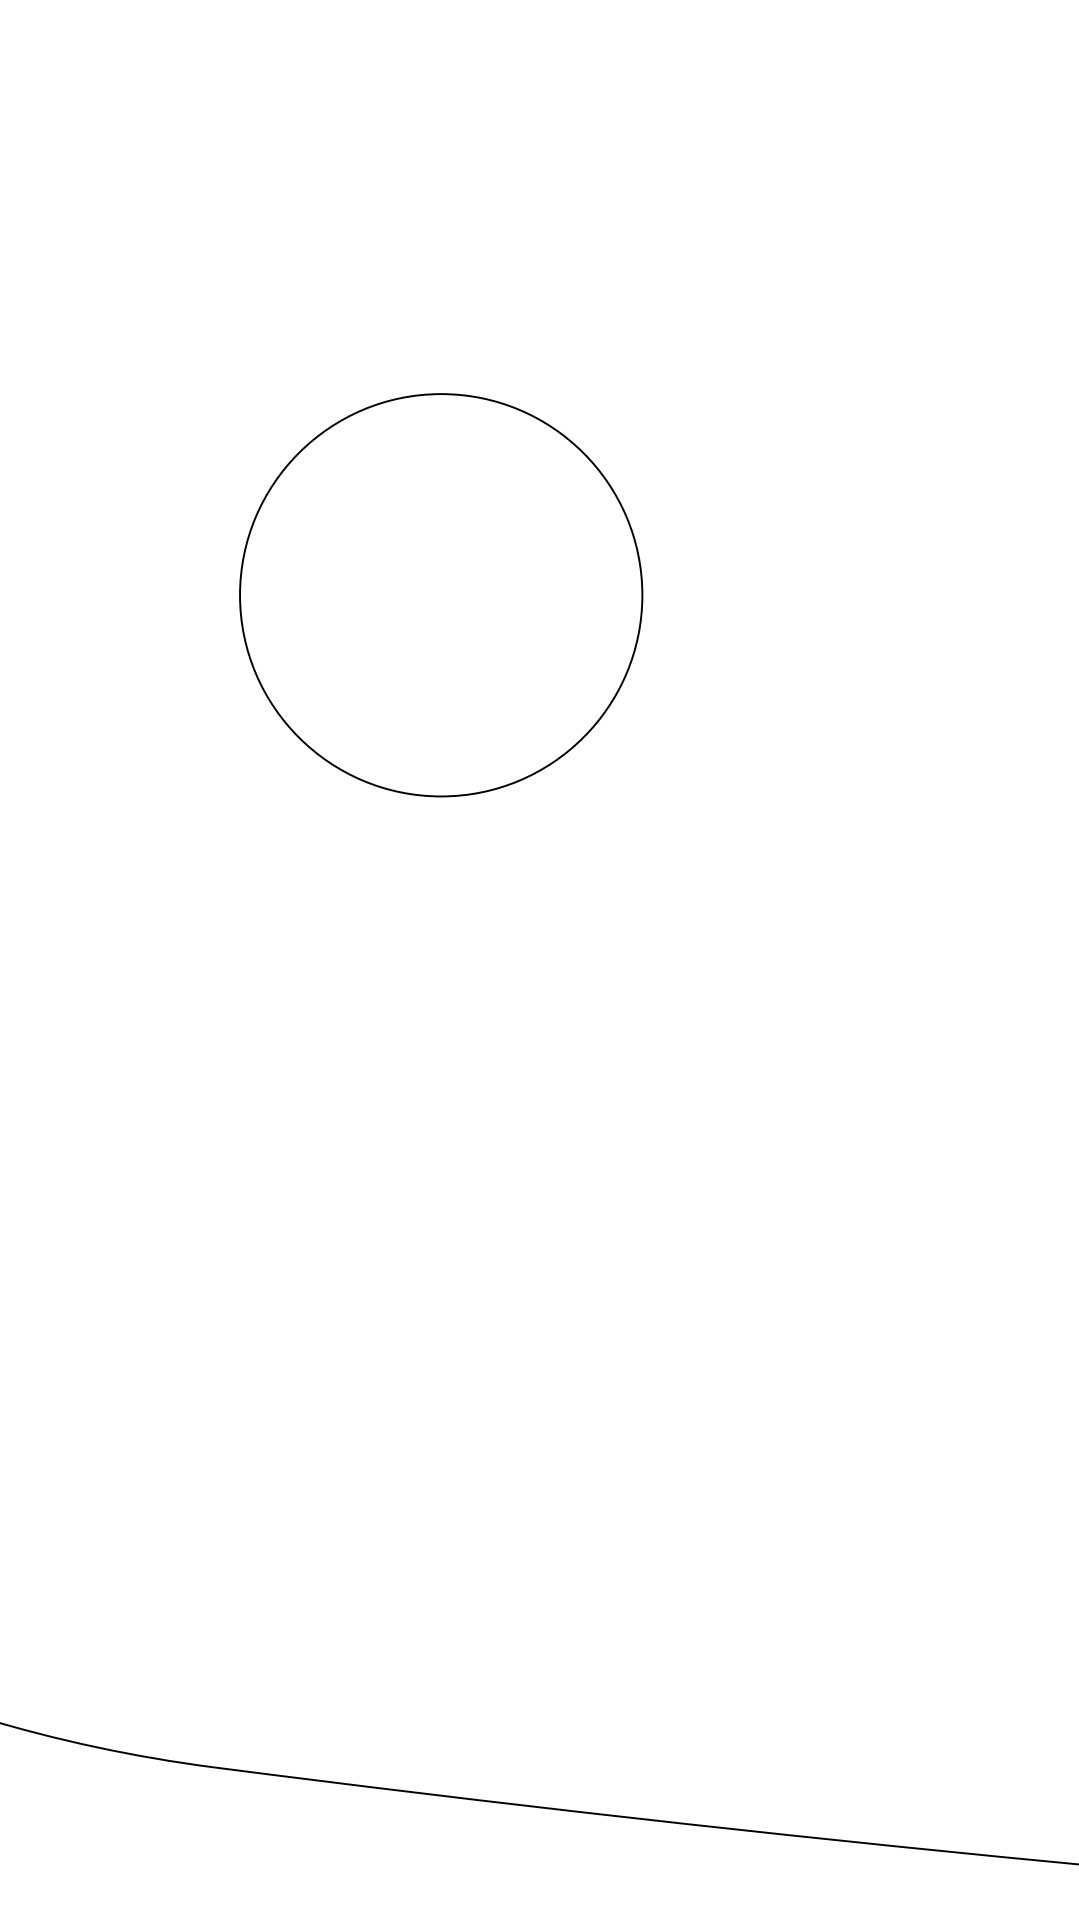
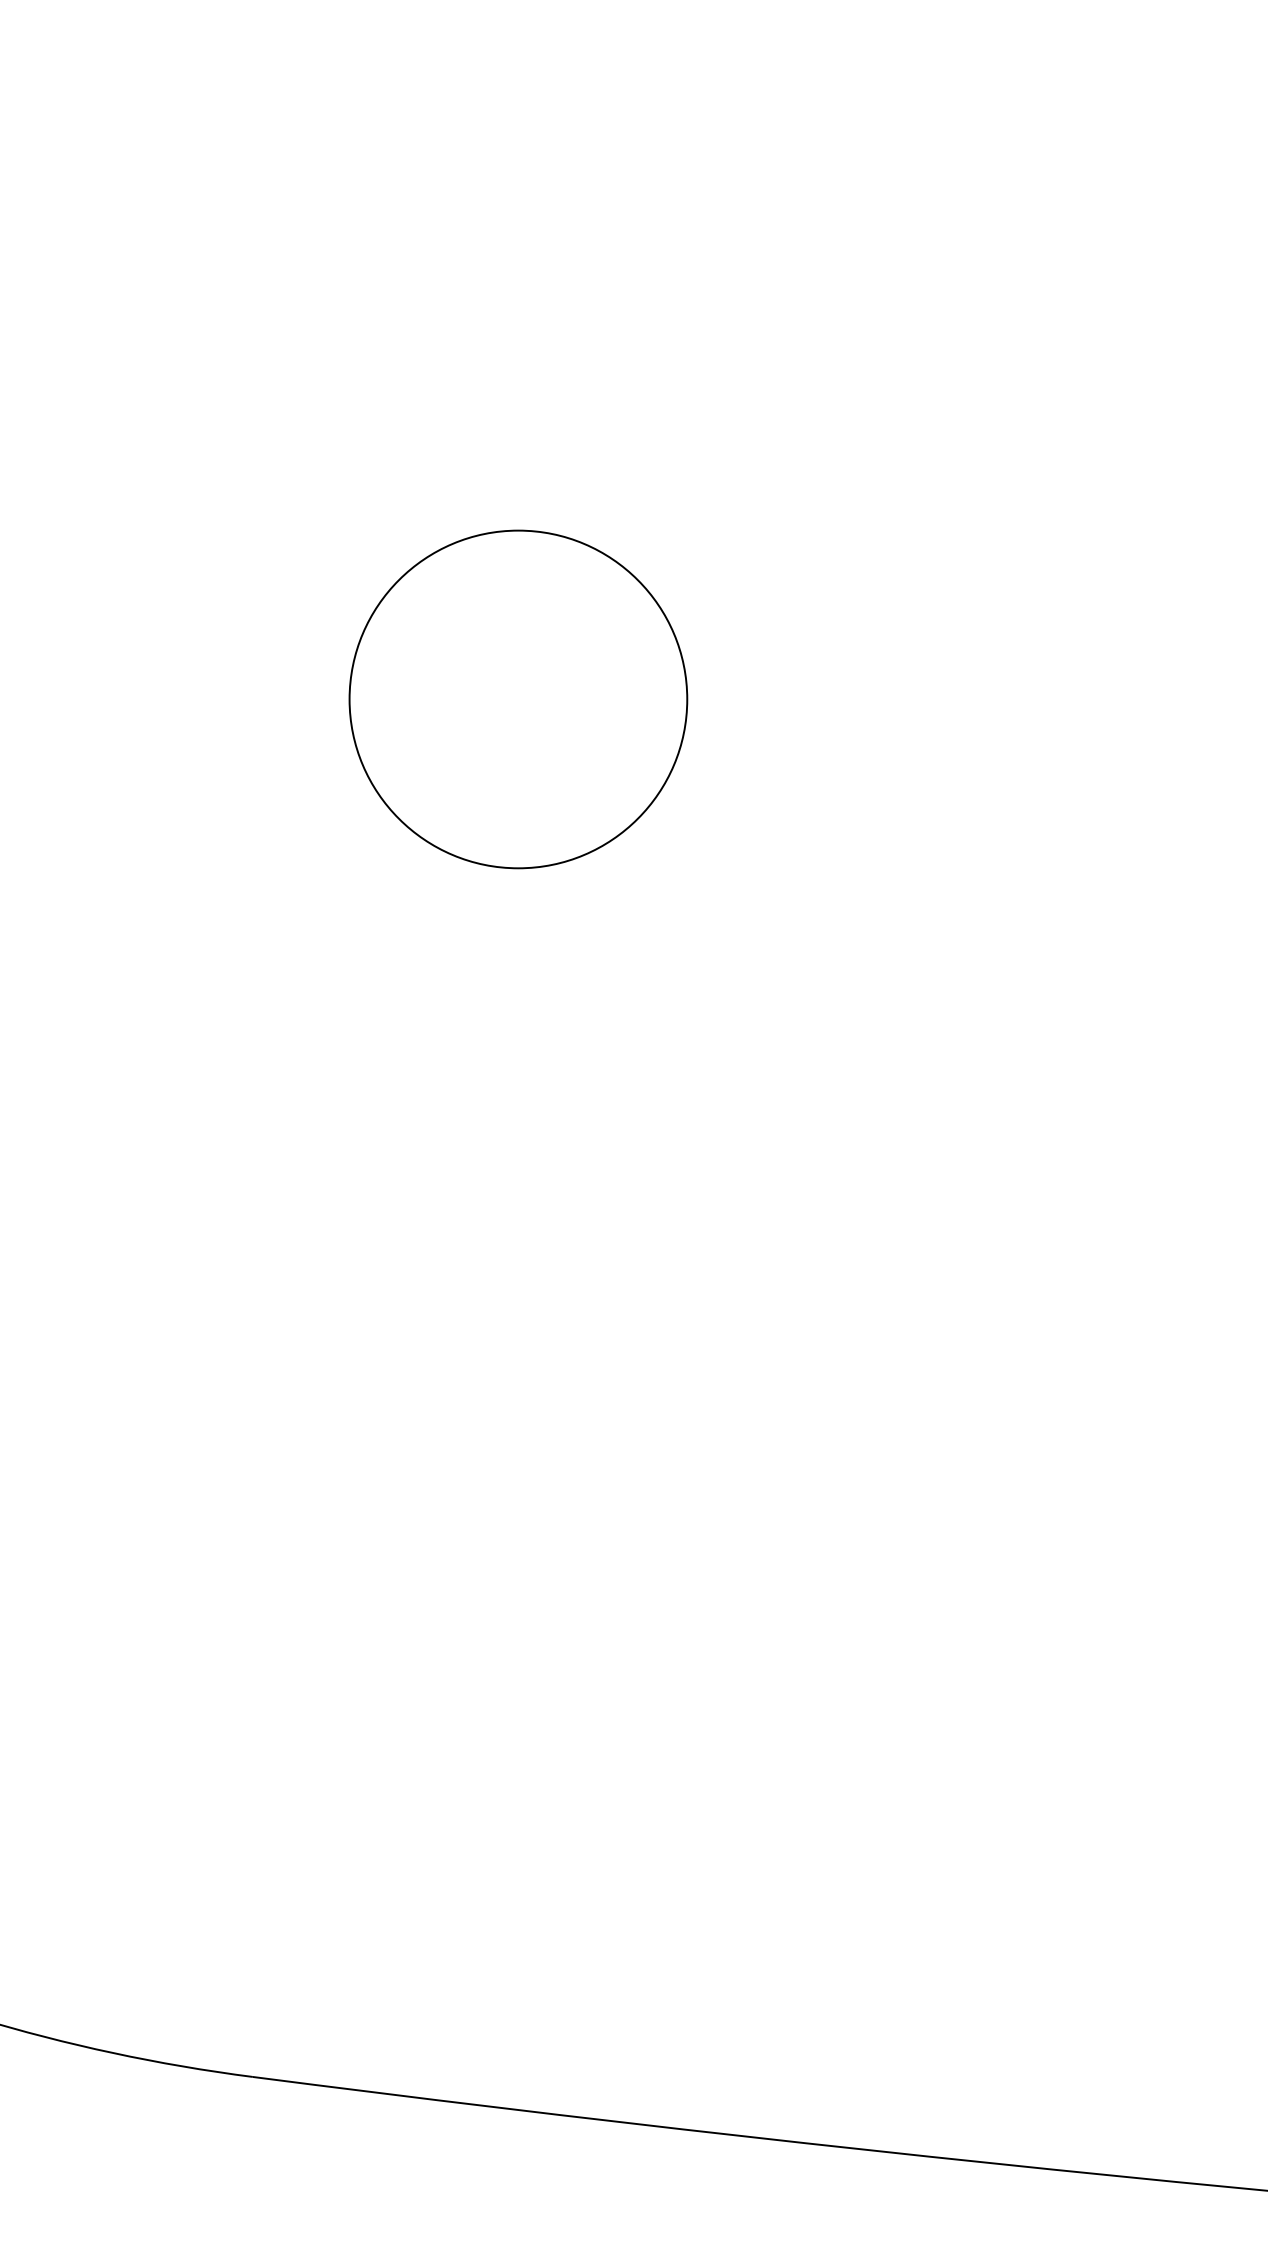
circle: (440, 594) -> (517, 698), size x0.71

